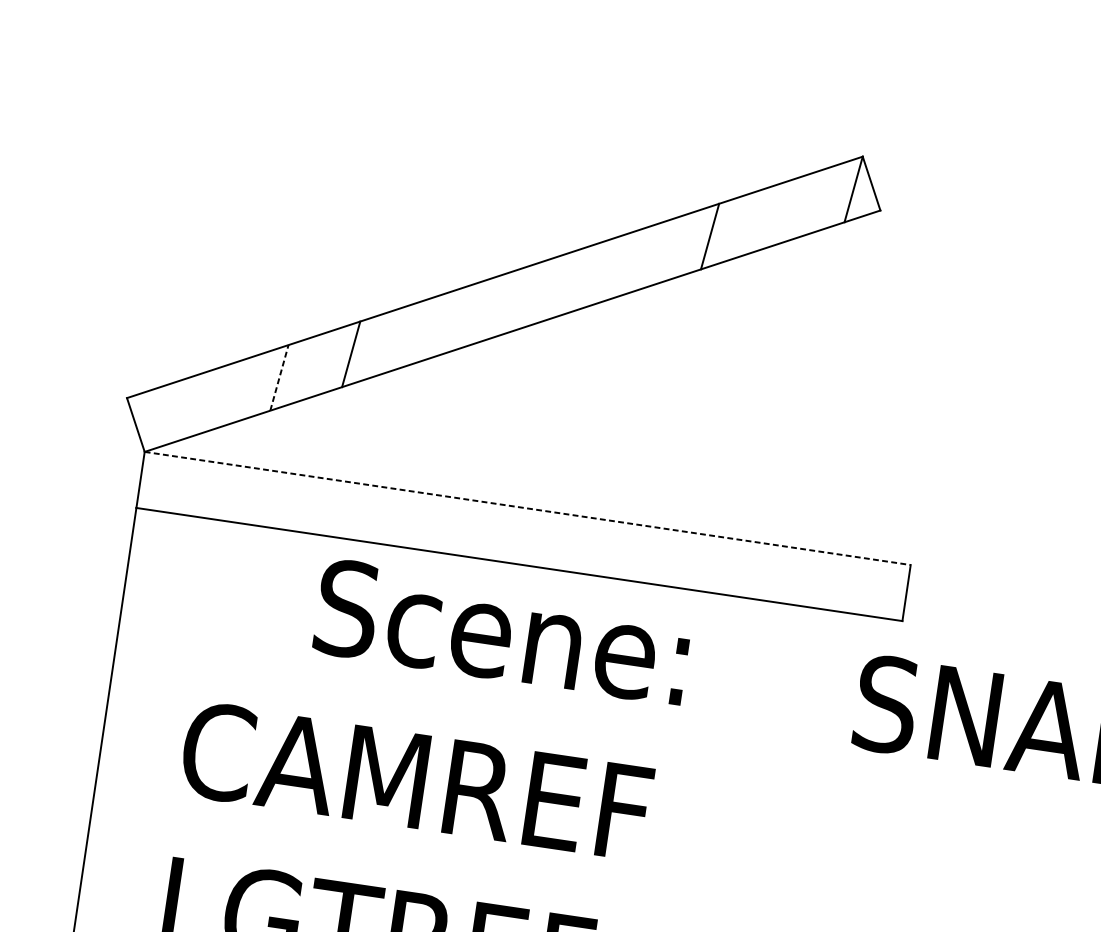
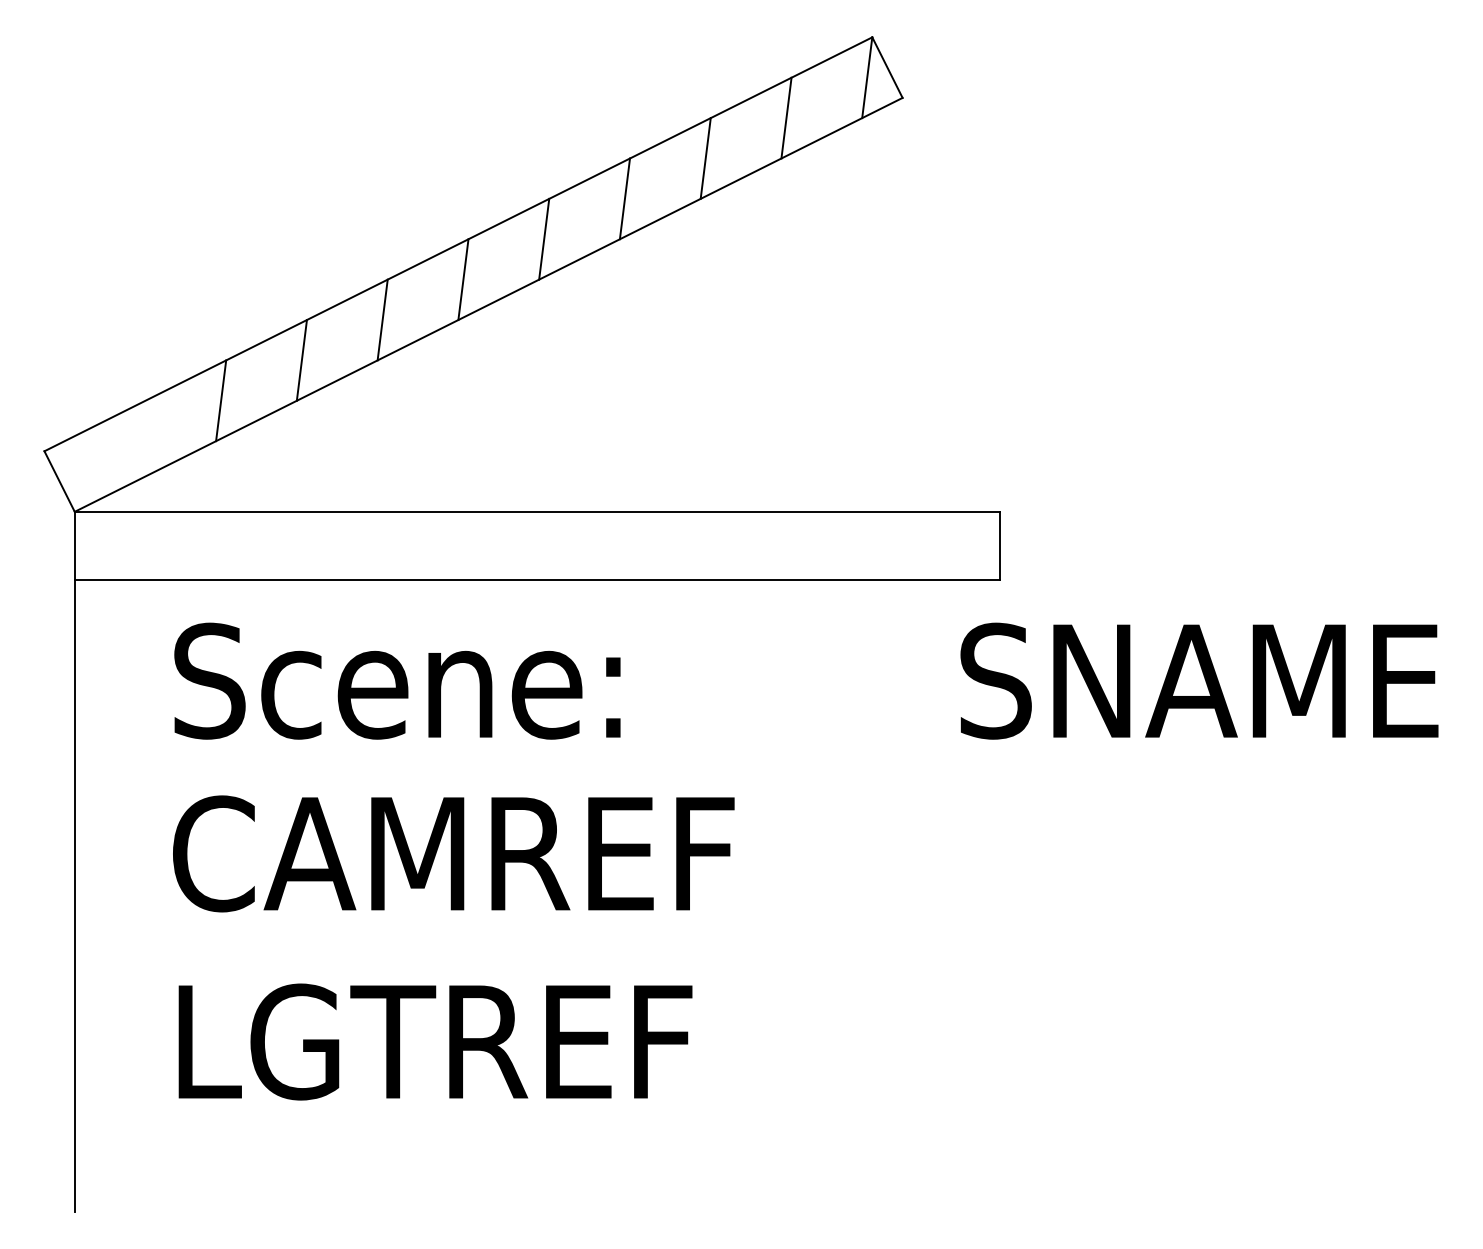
line: (781, 212) -> (786, 117), added
line: (637, 259) -> (624, 198), added
line: (566, 283) -> (544, 238), added
line: (494, 307) -> (463, 279), added
line: (422, 330) -> (382, 319), added
line: (279, 377) -> (221, 400), dashed -> solid
line: (527, 508) -> (537, 511), dashed -> solid
text: (502, 631) -> (397, 680), moved

